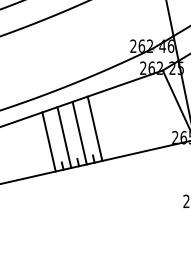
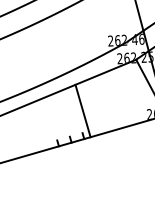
line: (79, 132) -> (70, 114), removed
line: (64, 137) -> (58, 119), removed
line: (48, 141) -> (45, 123), removed

